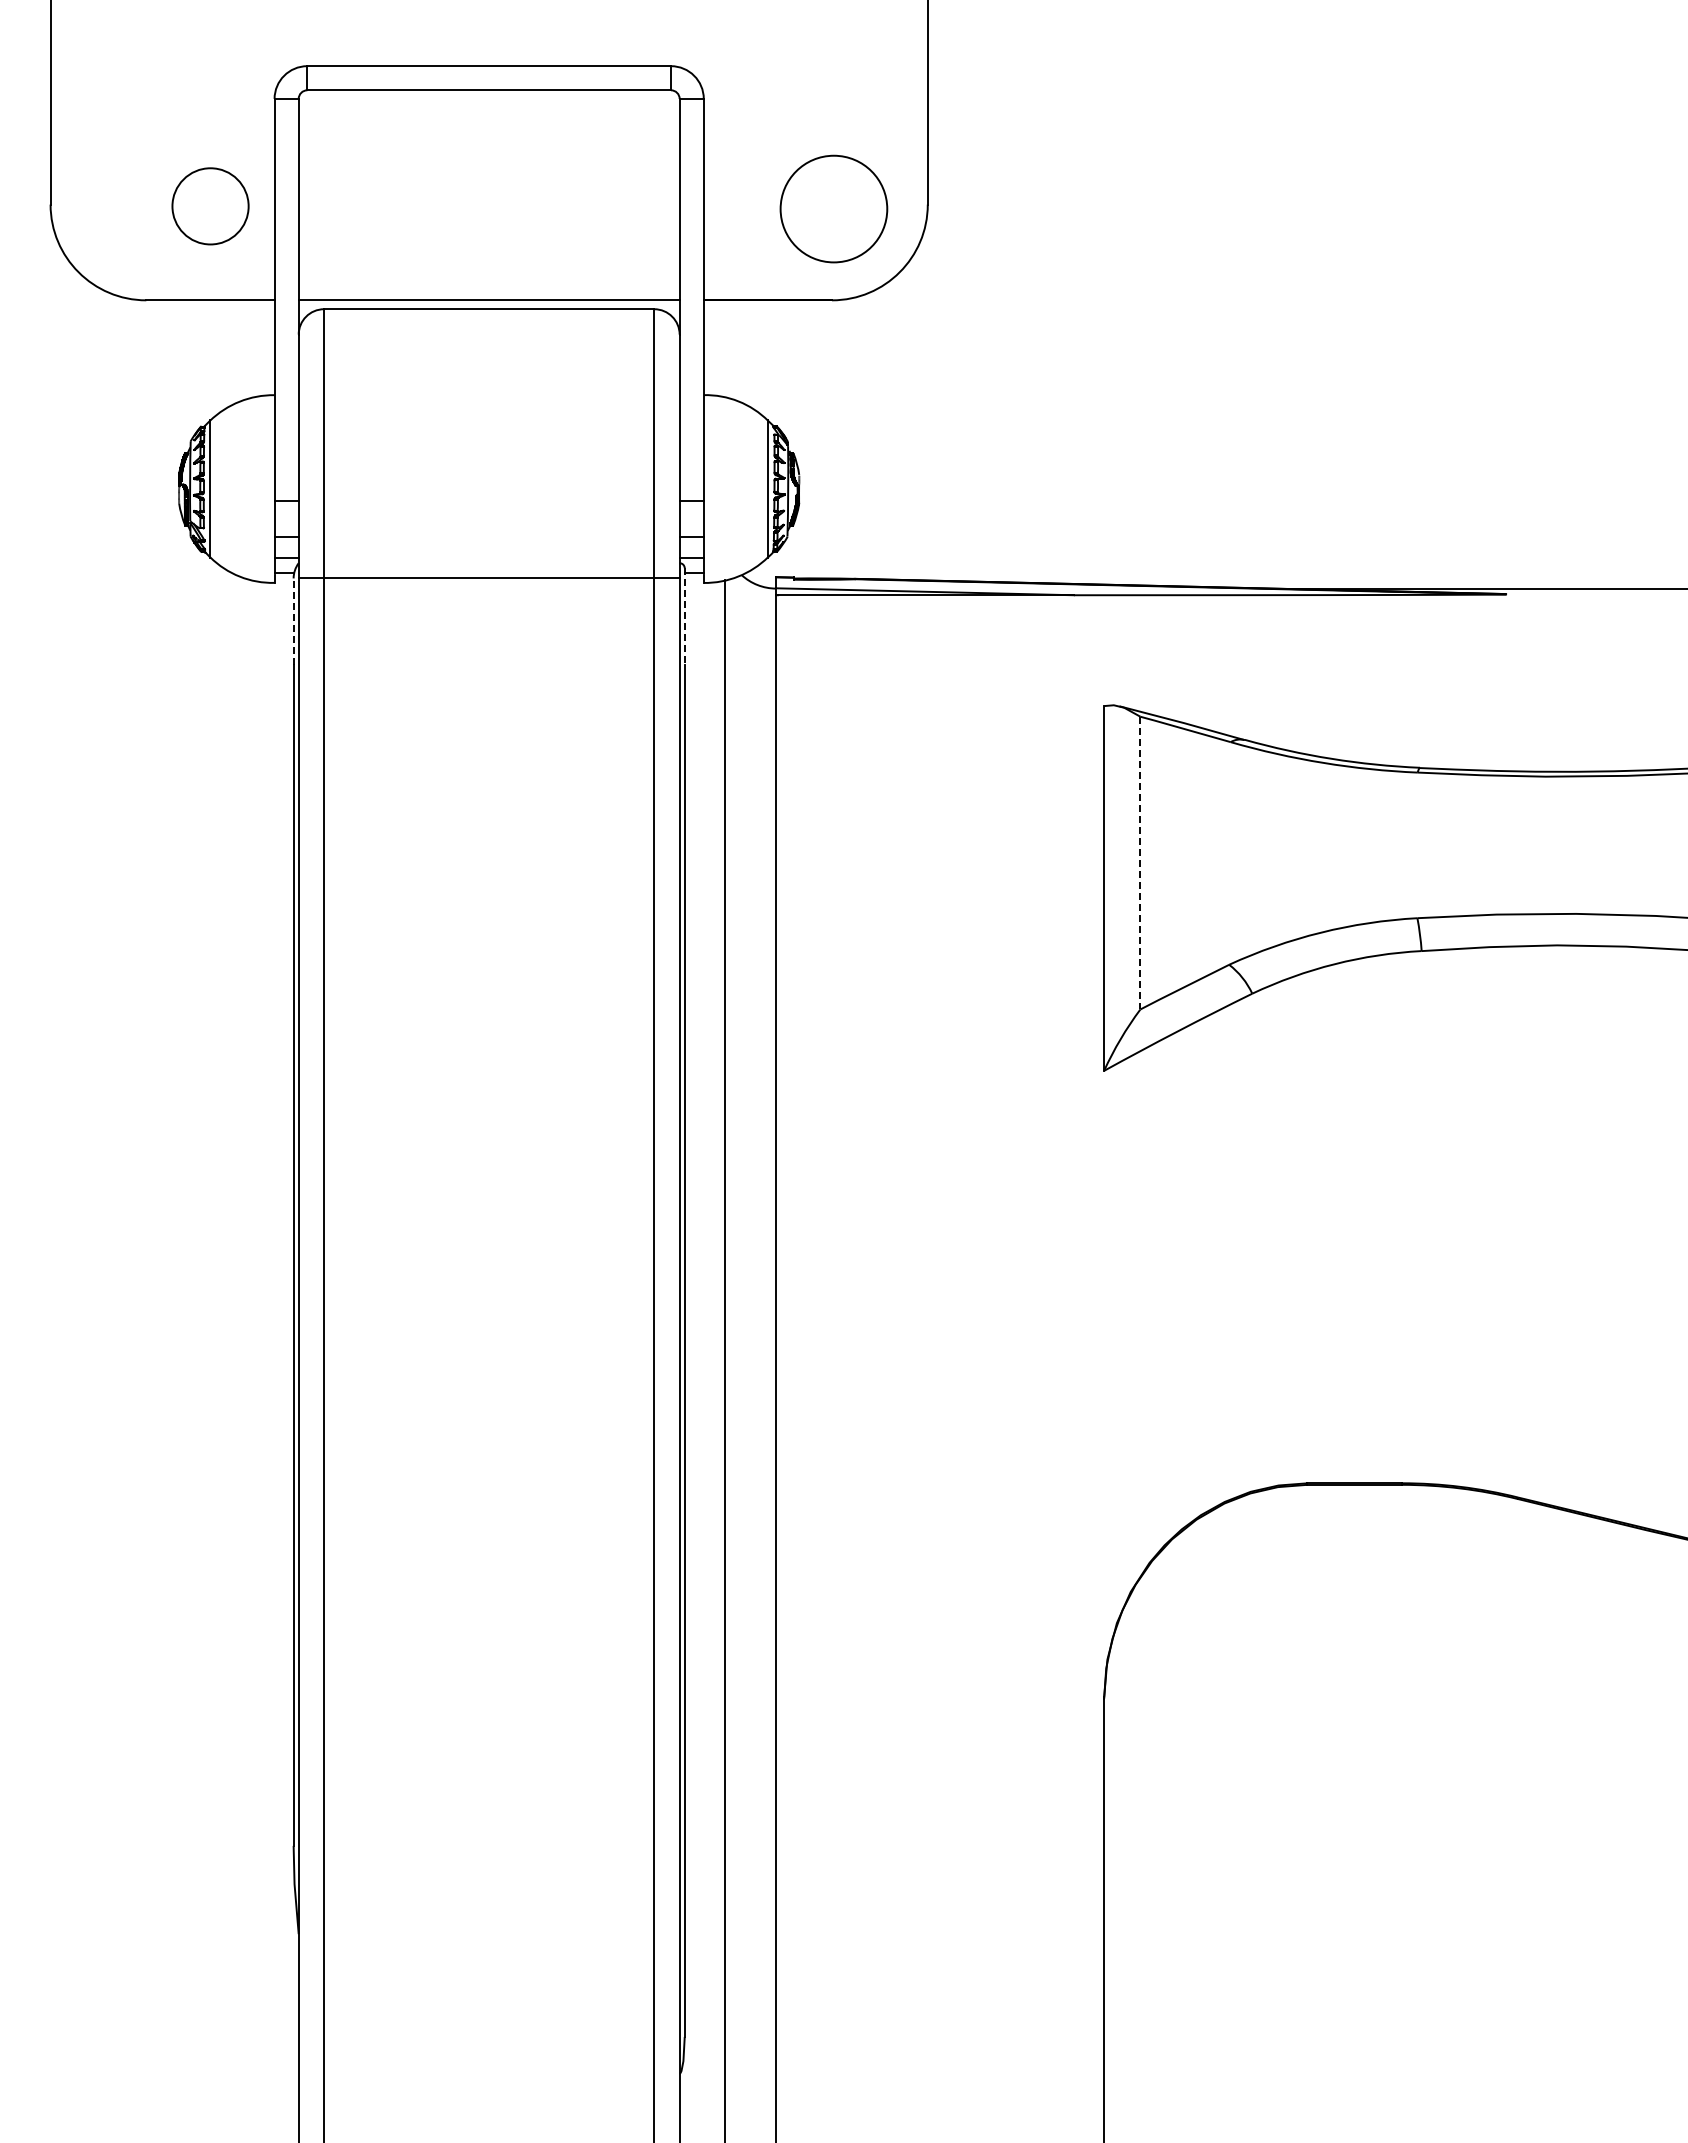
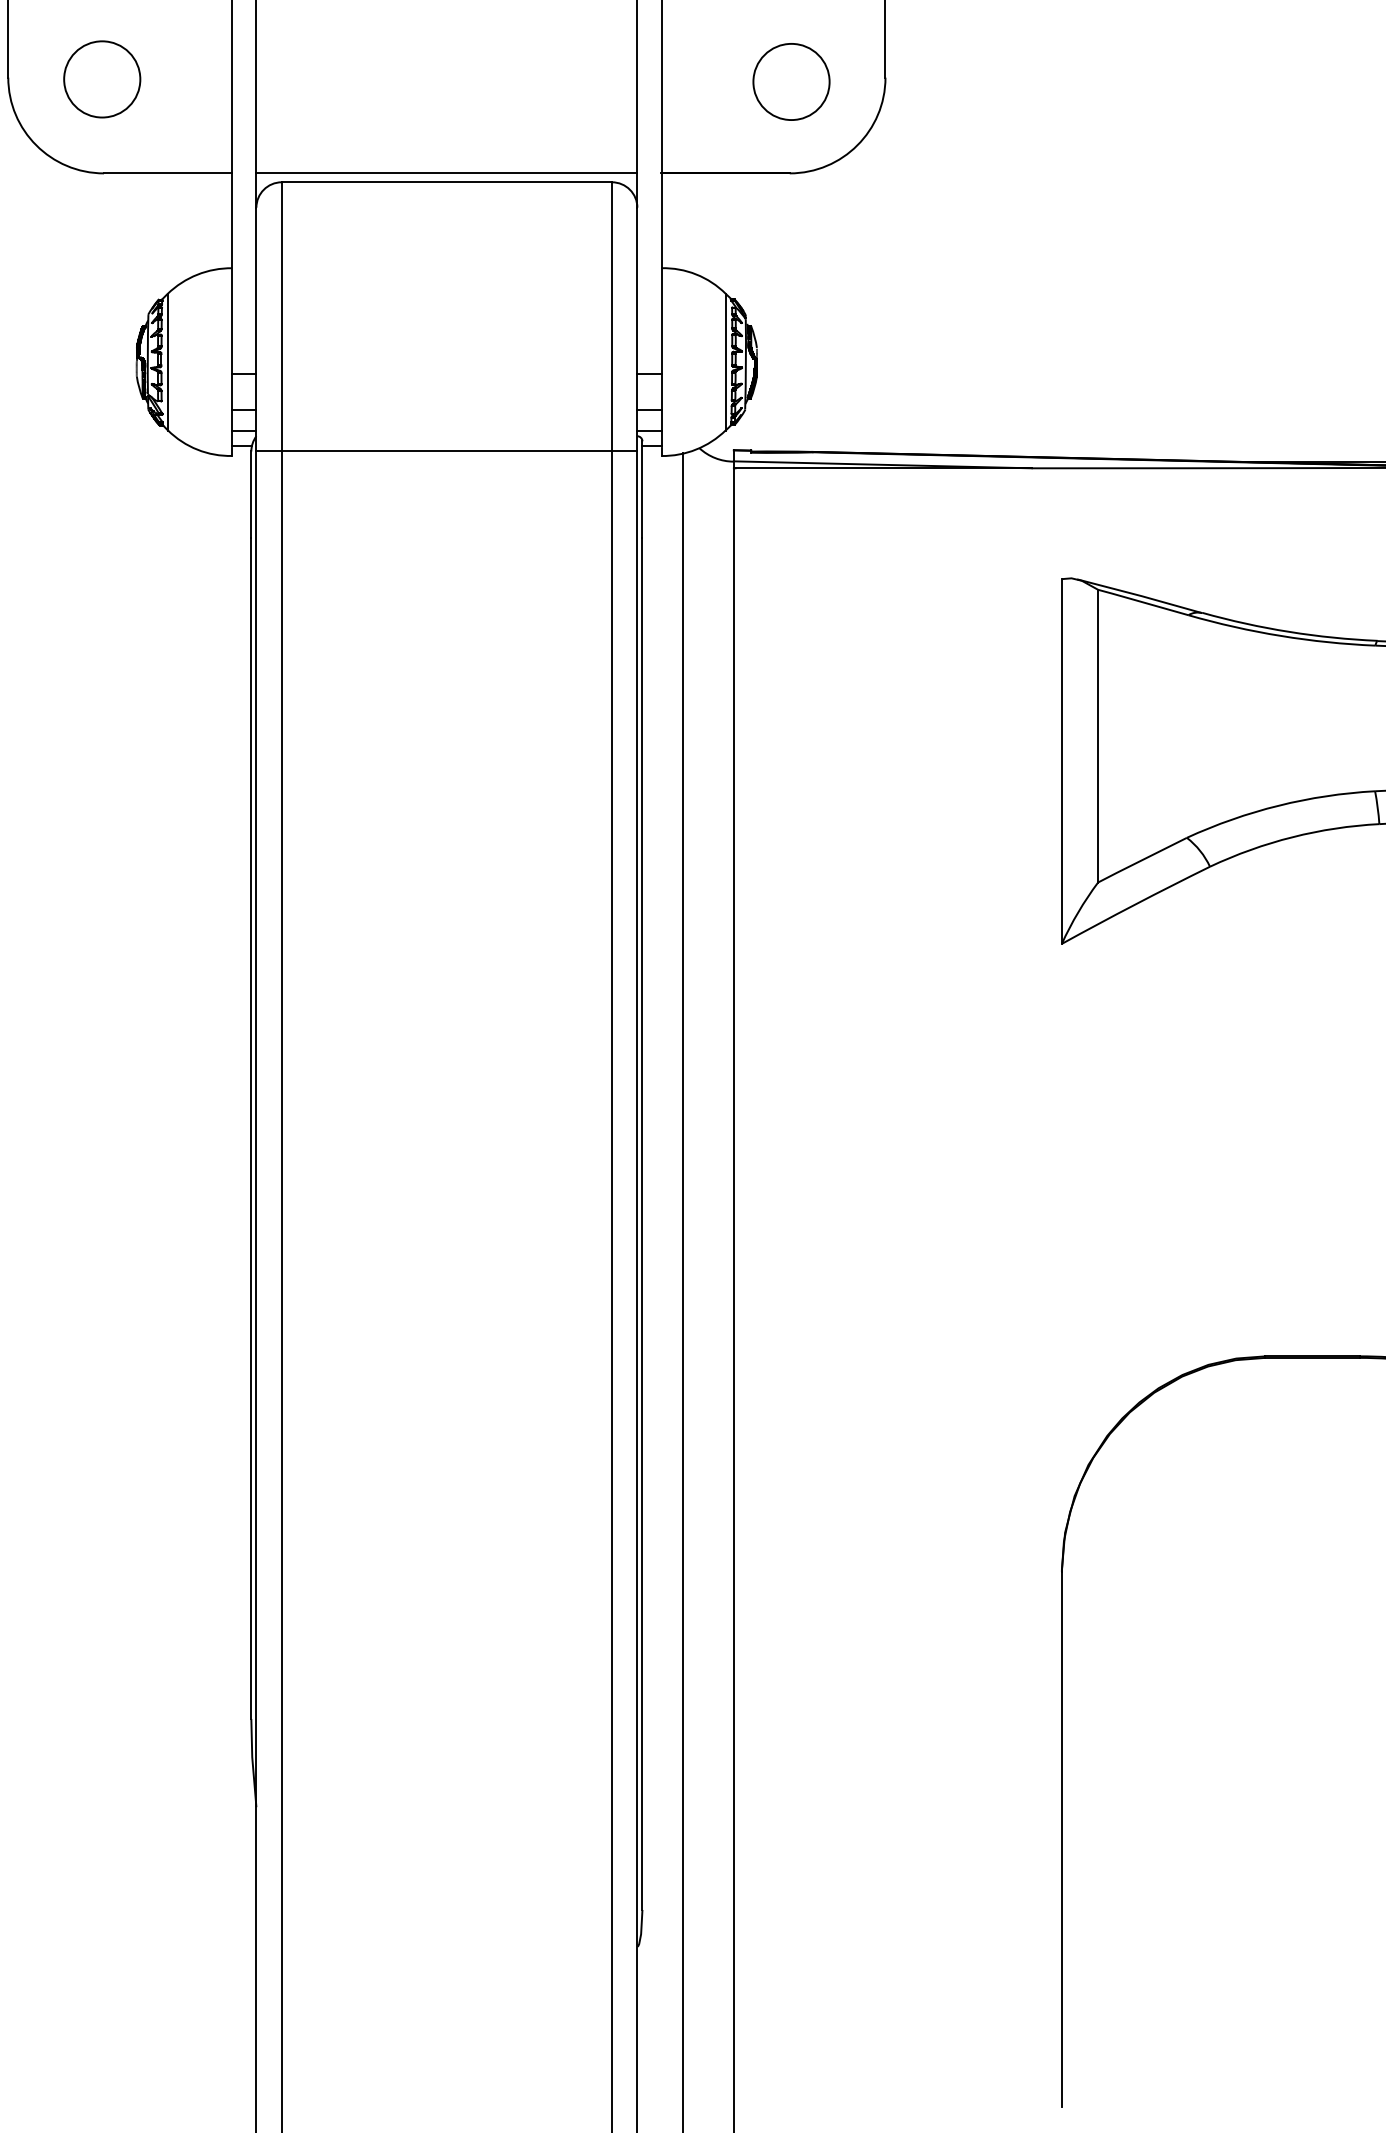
circle: (210, 206) -> (102, 79), moved
circle: (833, 208) -> (791, 81), size x0.71
line: (684, 617) -> (642, 490), dashed -> solid
line: (293, 621) -> (251, 494), dashed -> solid
line: (1140, 863) -> (1098, 736), dashed -> solid

